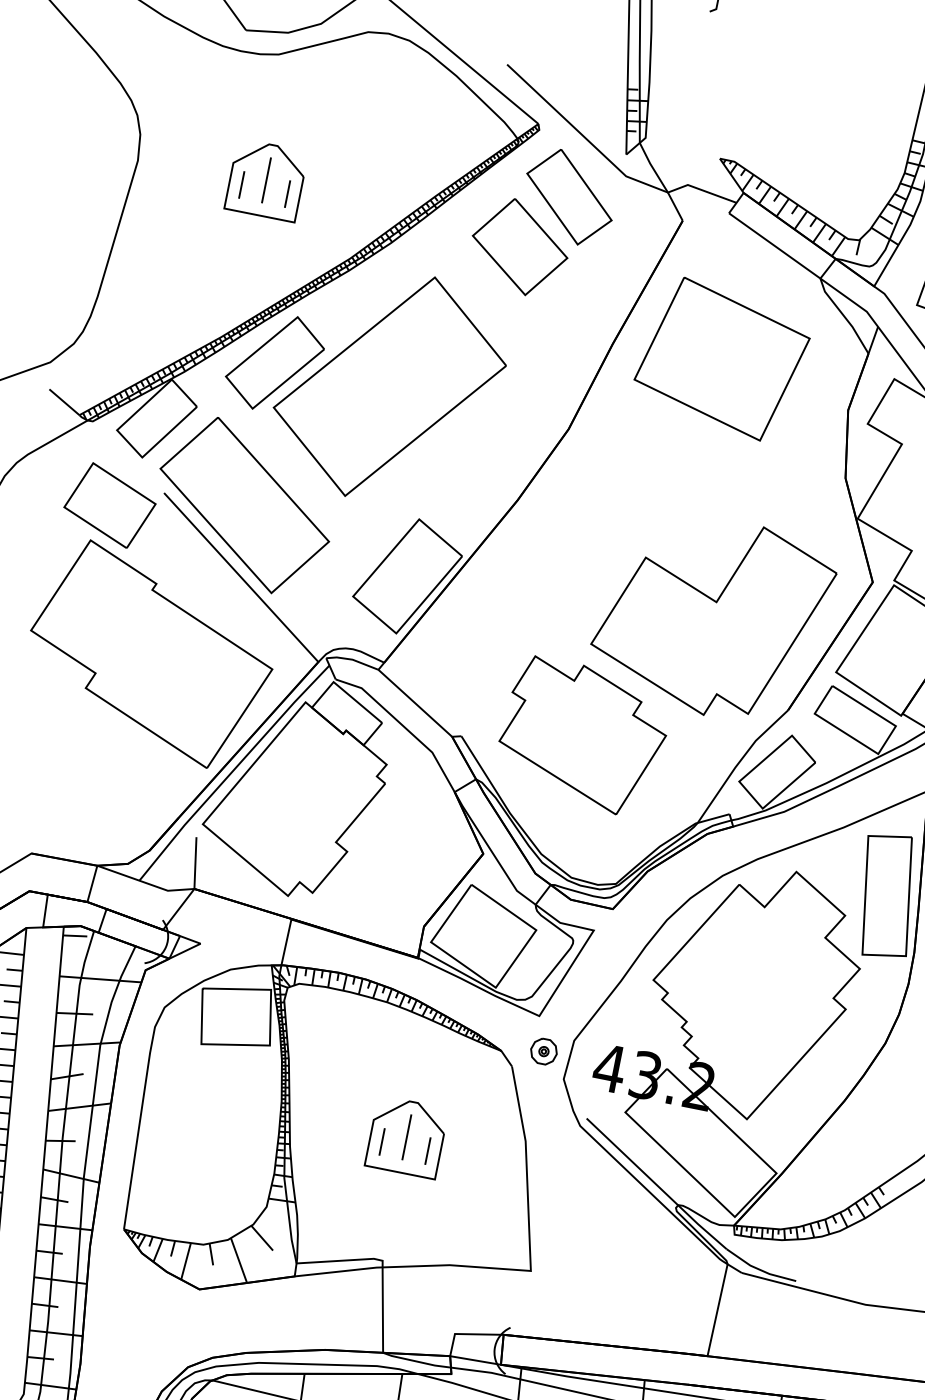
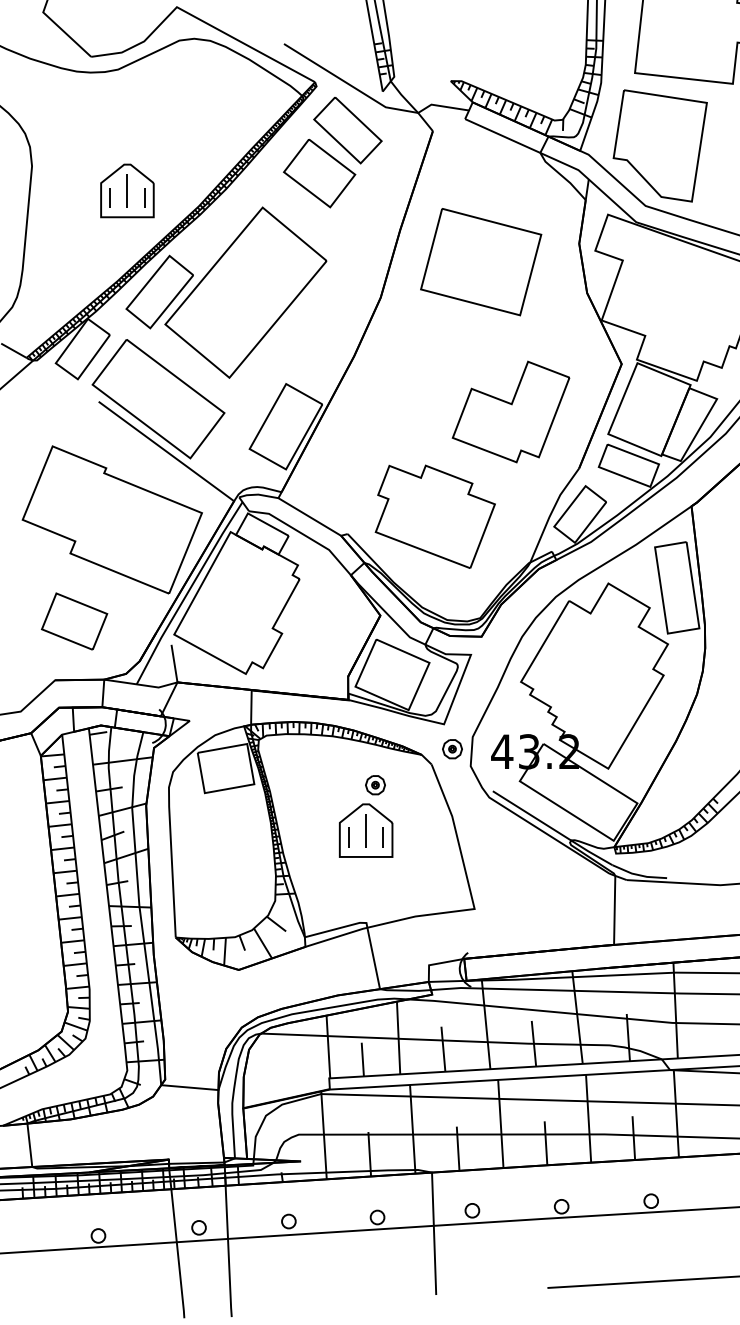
part: (266, 179) -> (127, 190), moved
part: (722, 359) -> (481, 262), moved
part: (109, 505) -> (74, 621), moved
part: (711, 615) -> (510, 411), size x0.7
part: (431, 1079) -> (375, 785), added

